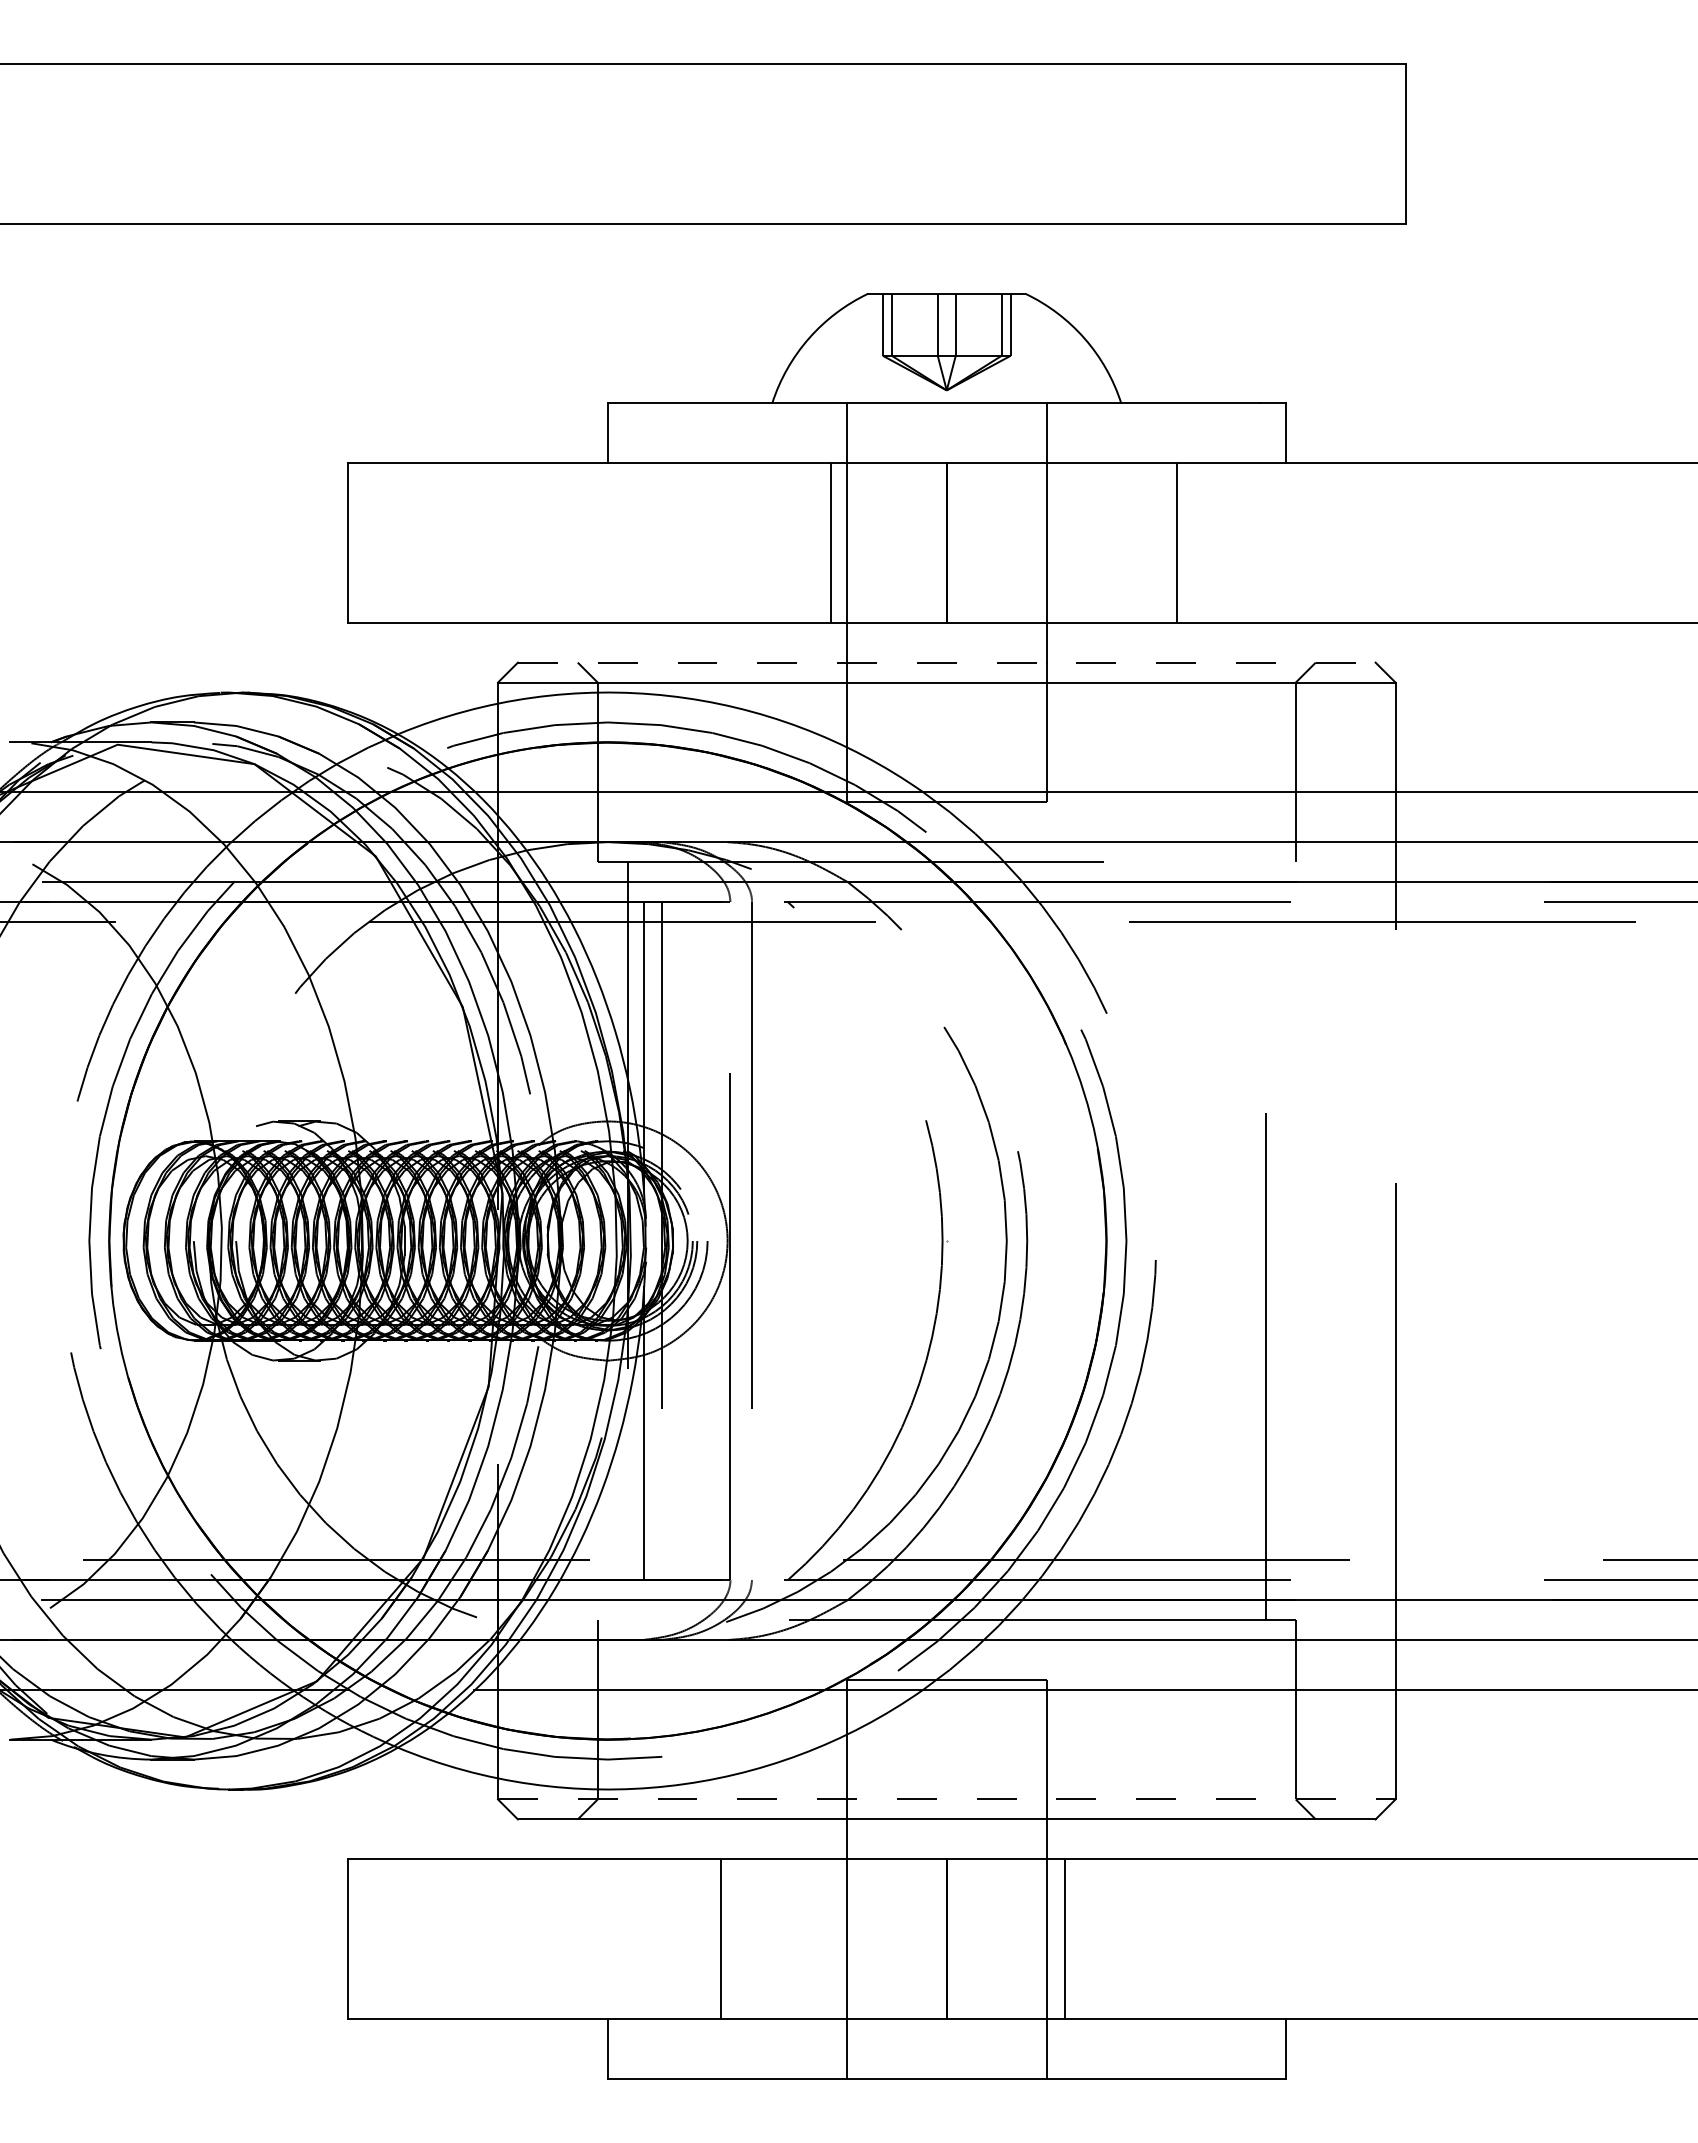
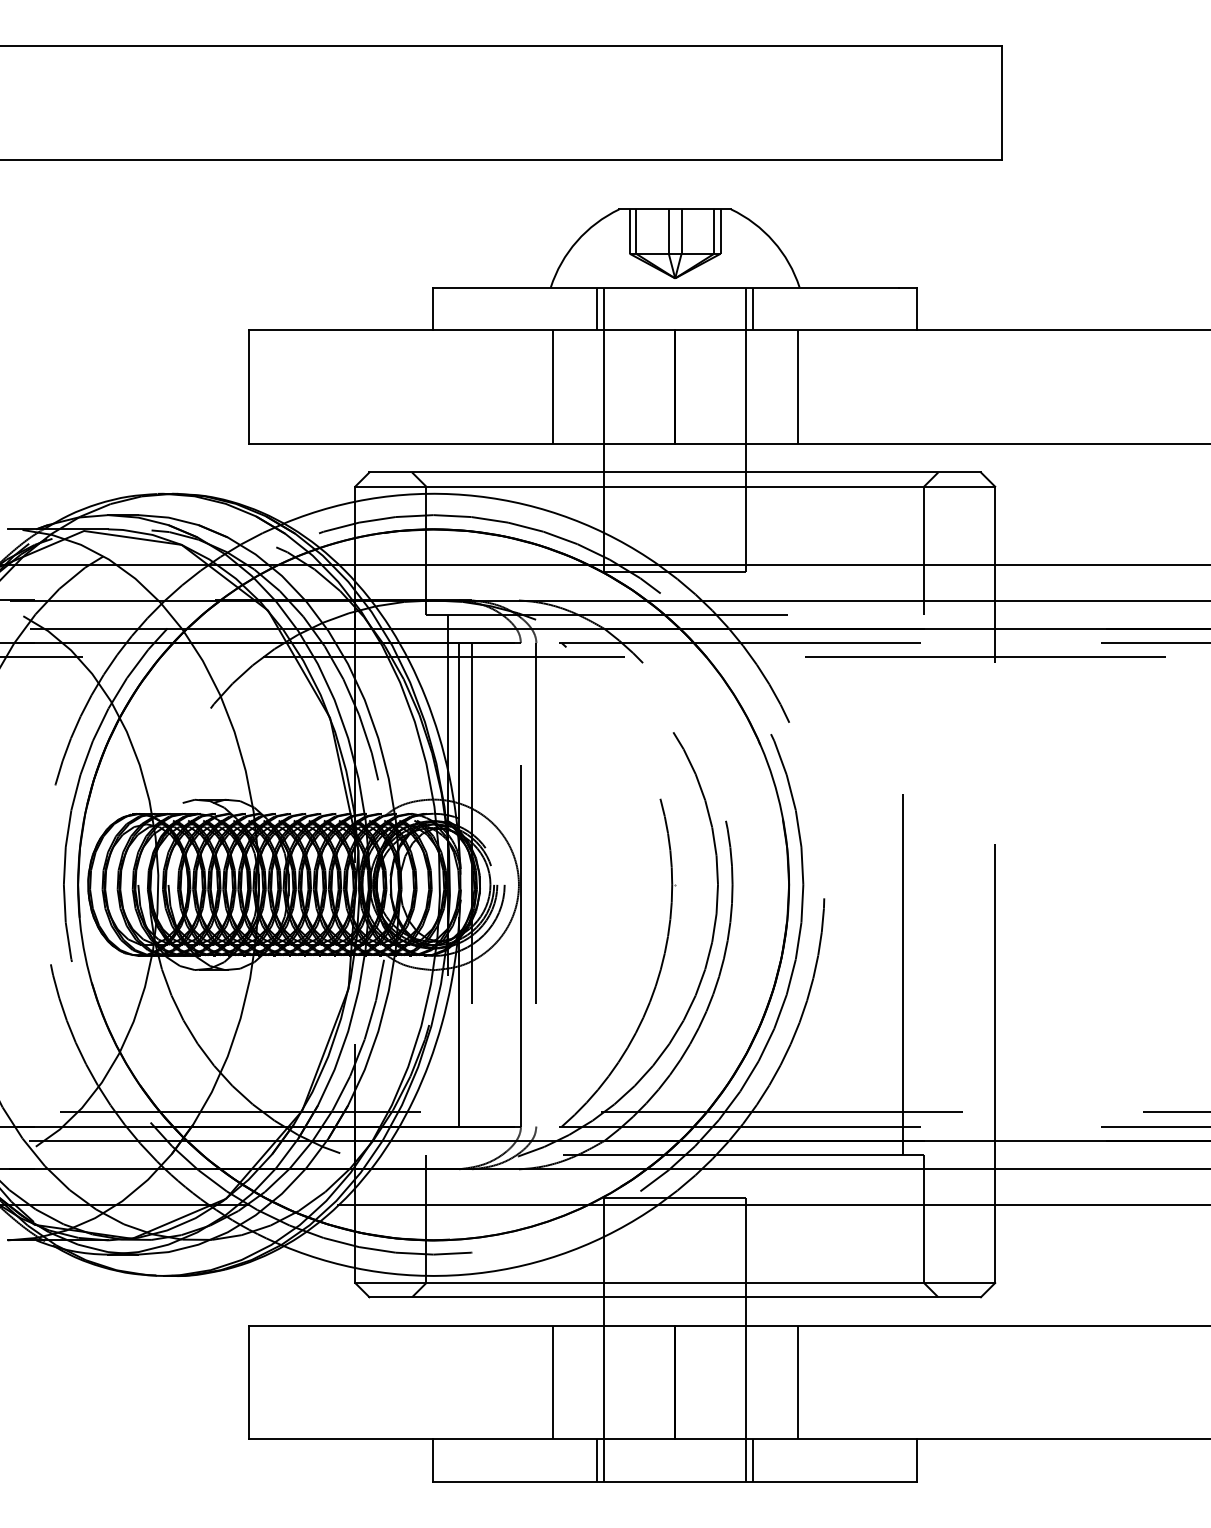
line: (837, 433) -> (597, 309), added
line: (1056, 433) -> (753, 309), added
line: (831, 542) -> (553, 386), moved
line: (1177, 542) -> (797, 386), moved
line: (946, 662) -> (675, 472), dashed -> solid
line: (946, 1799) -> (675, 1283), dashed -> solid
line: (721, 1938) -> (553, 1382), moved
line: (1065, 1938) -> (797, 1382), moved
line: (837, 2048) -> (597, 1460), added
line: (1056, 2048) -> (753, 1460), added

